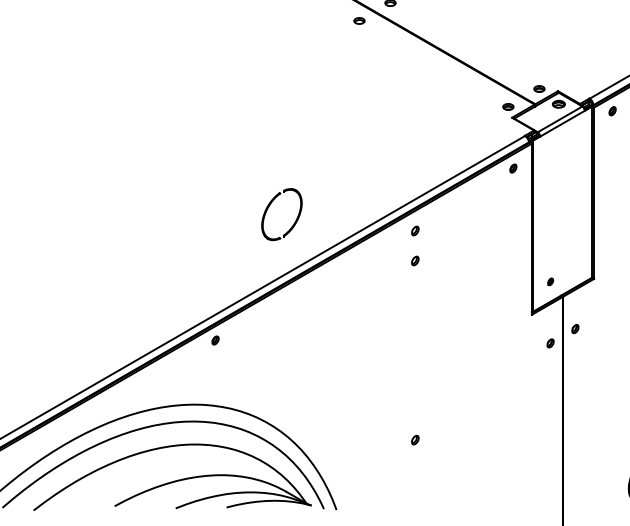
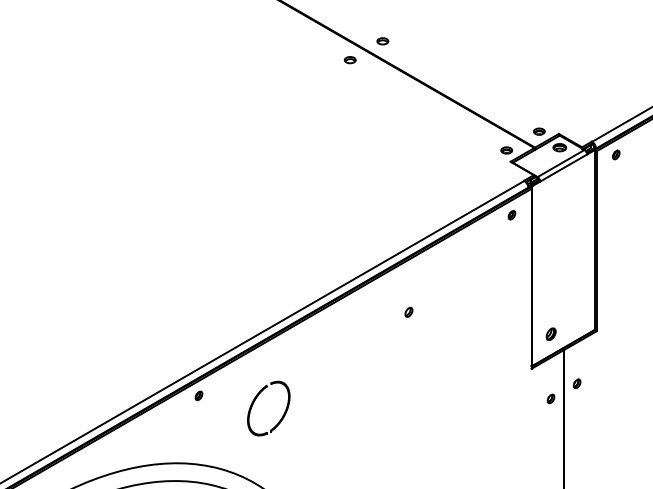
part: (269, 207) -> (255, 401), moved
part: (415, 230) -> (409, 280), removed
part: (550, 281) -> (550, 333), size x1.67

